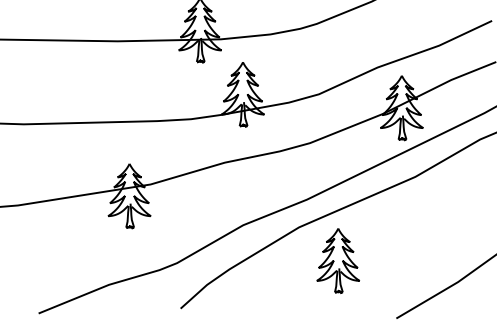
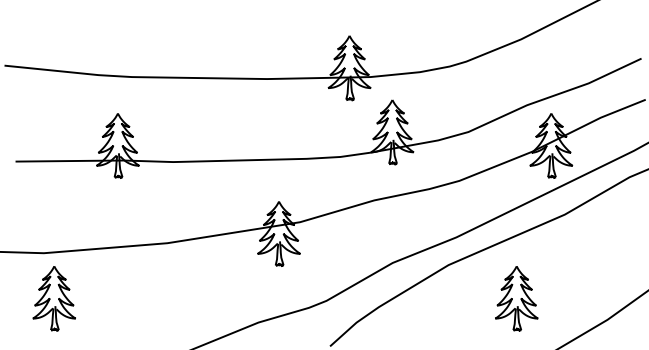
part: (338, 260) -> (516, 298), moved

